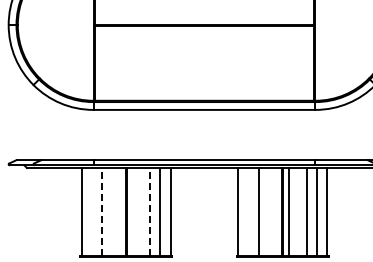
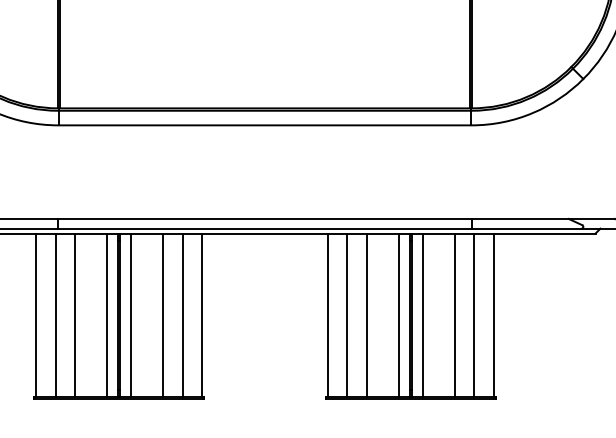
line: (92, 211) -> (56, 314), added
line: (102, 211) -> (74, 314), dashed -> solid
line: (119, 211) -> (106, 314), added
line: (132, 211) -> (130, 314), added
line: (149, 211) -> (162, 314), dashed -> solid
line: (248, 211) -> (346, 314), added
line: (276, 211) -> (399, 314), added

